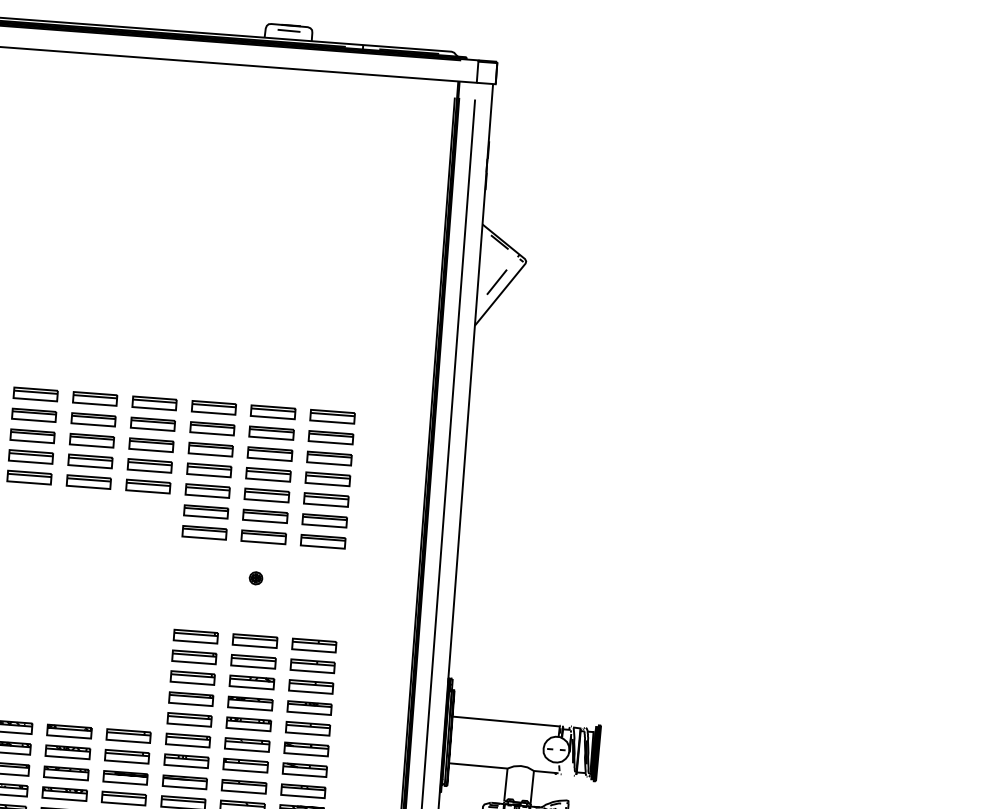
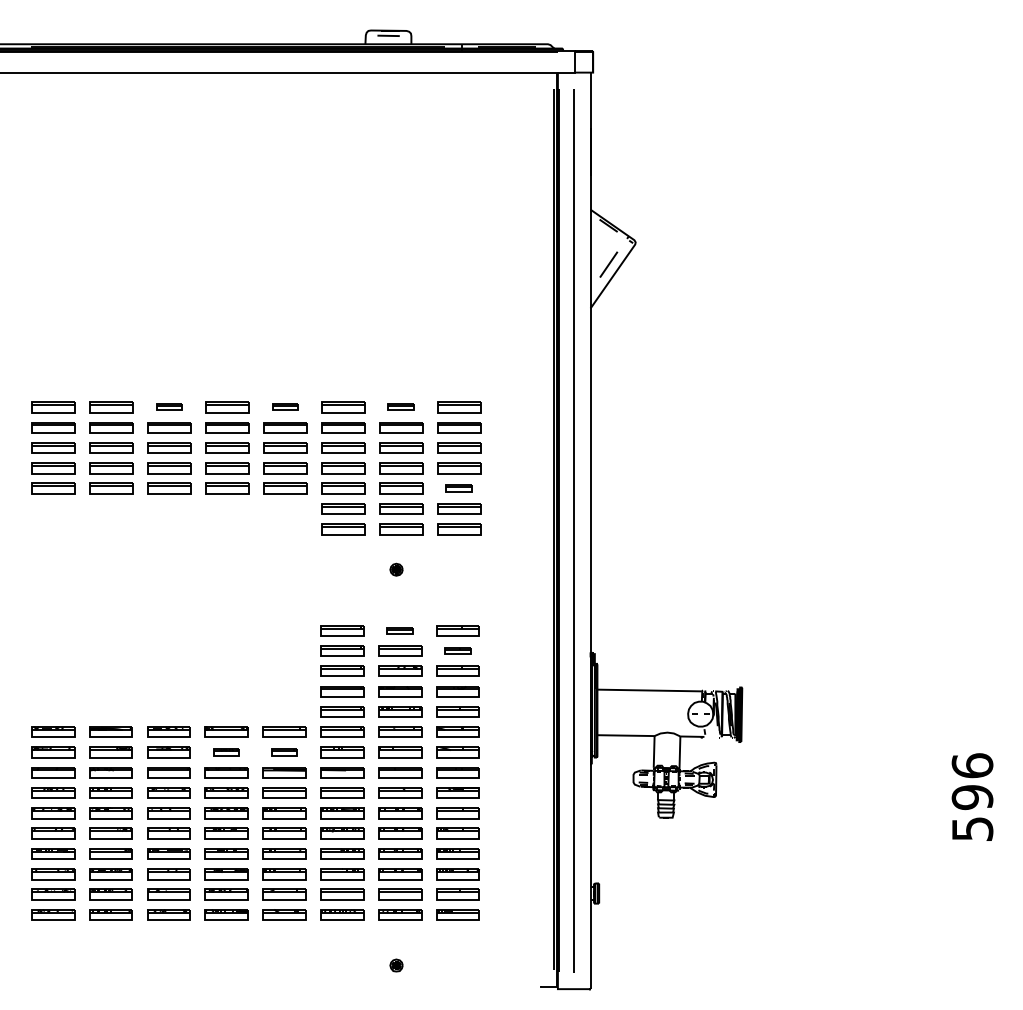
part: (35, 394) -> (169, 407), size x0.6
part: (154, 403) -> (285, 407), size x0.6
part: (273, 412) -> (401, 407), size x0.6
part: (326, 499) -> (459, 488), size x0.6
part: (255, 640) -> (400, 630), size x0.6
part: (312, 665) -> (457, 650), size x0.6
part: (67, 752) -> (226, 752), size x0.6
part: (127, 756) -> (284, 752), size x0.6

